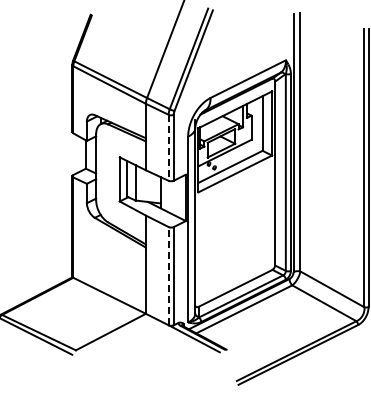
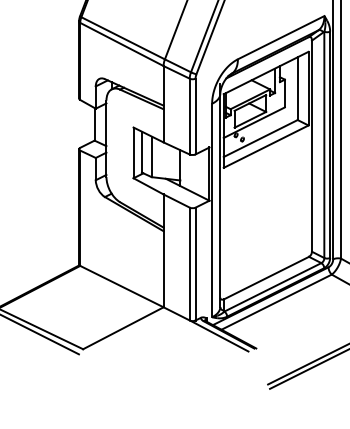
line: (168, 147) -> (189, 116), dashed -> solid
line: (168, 275) -> (189, 263), dashed -> solid

